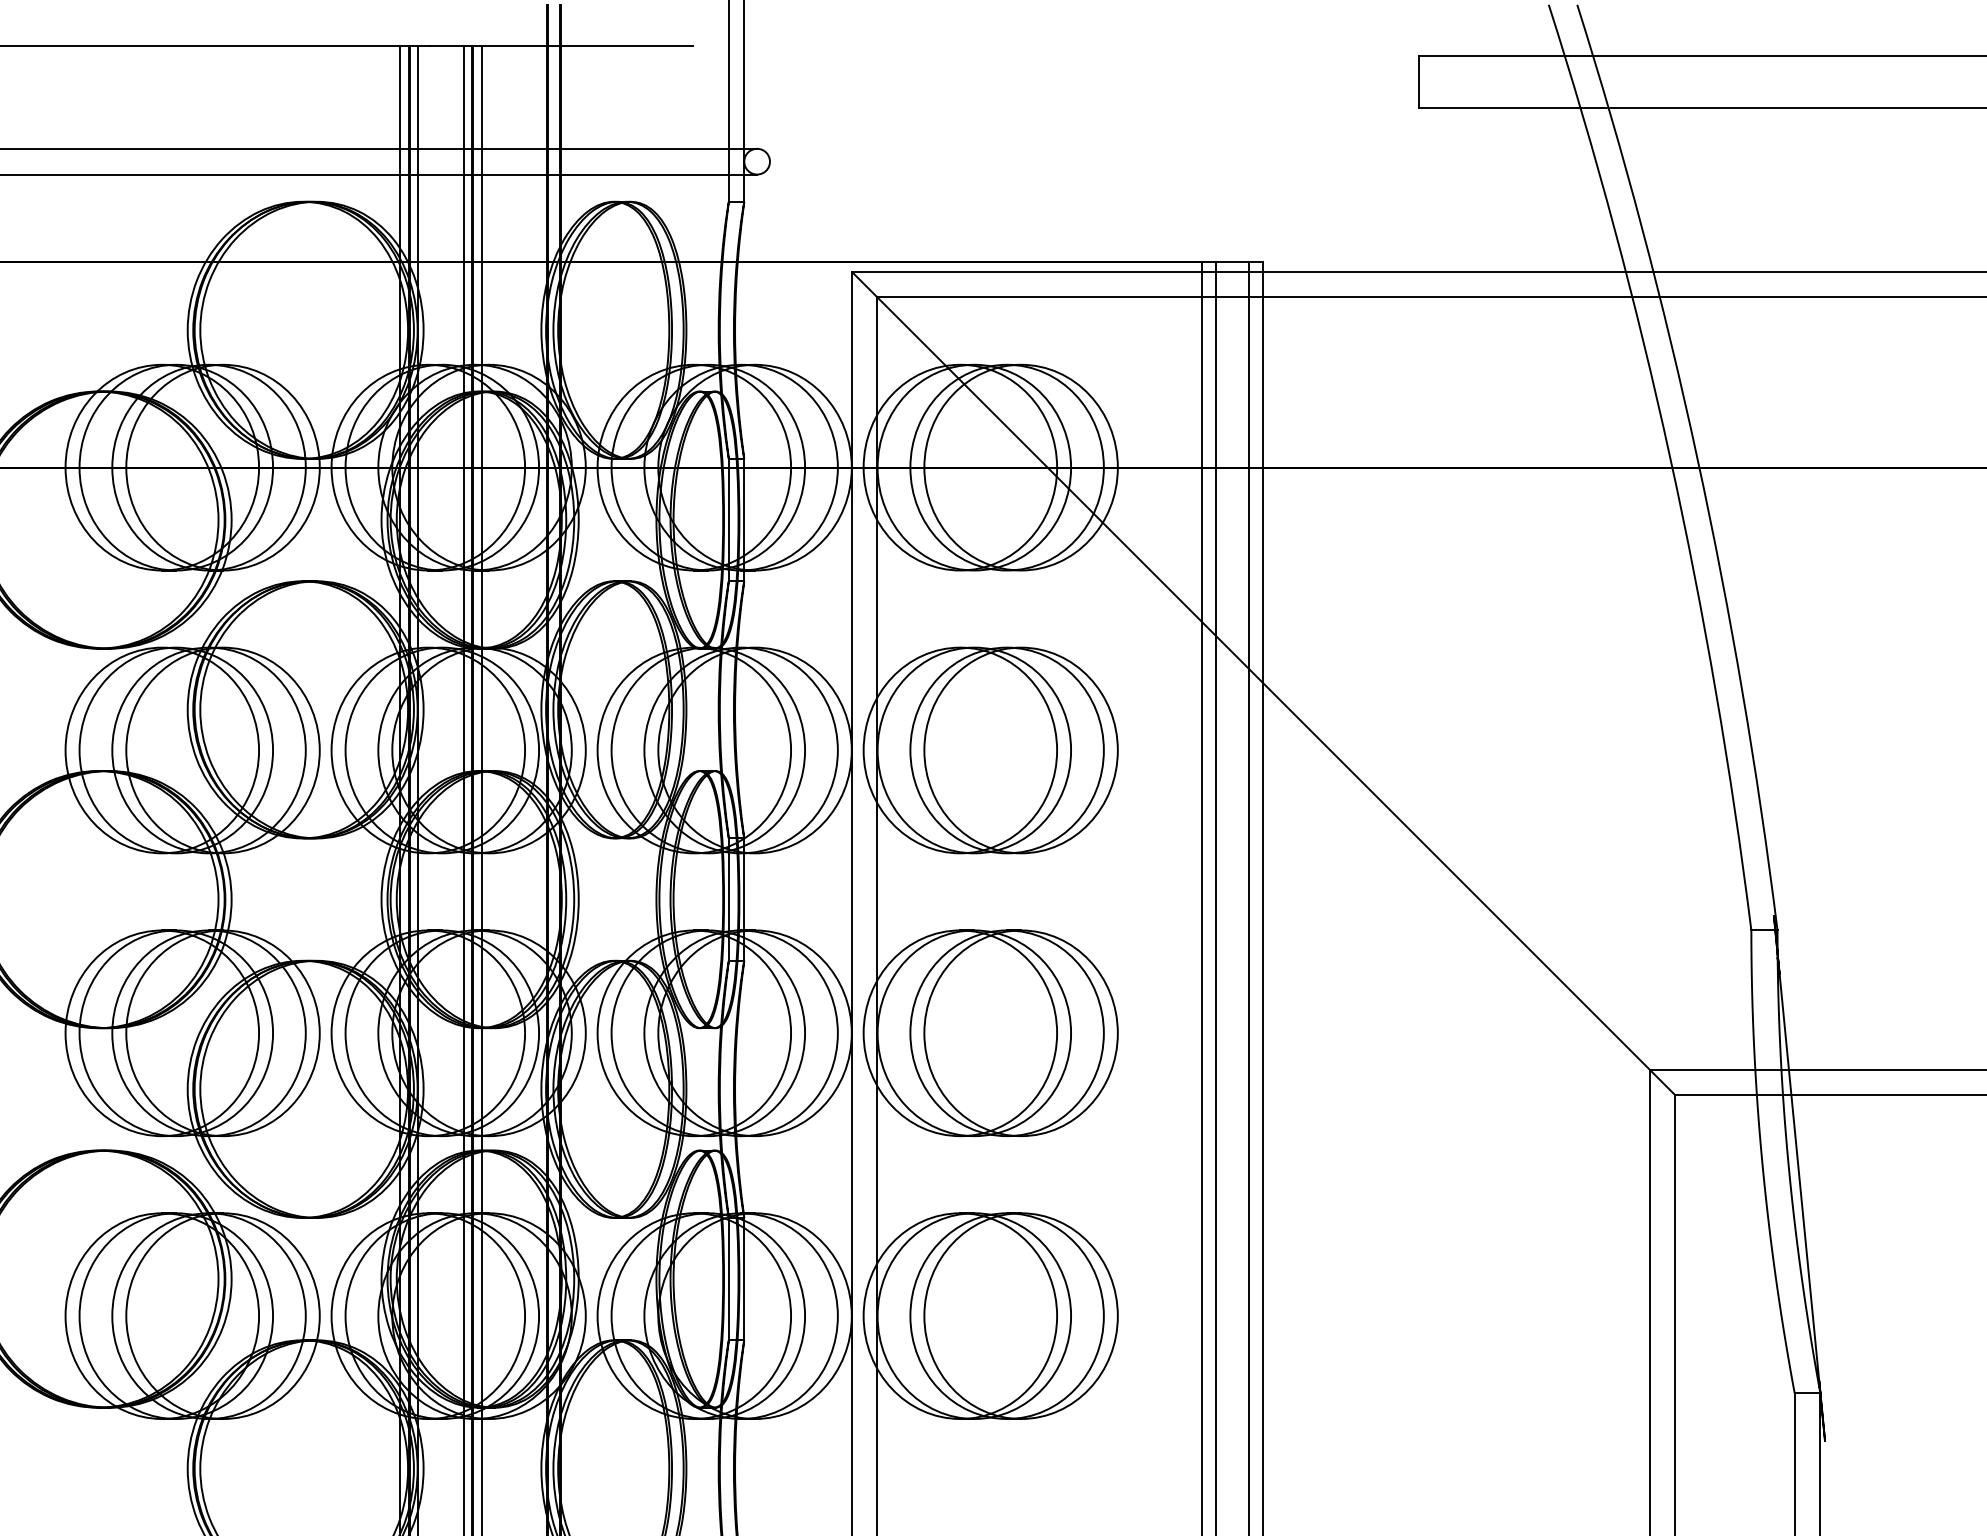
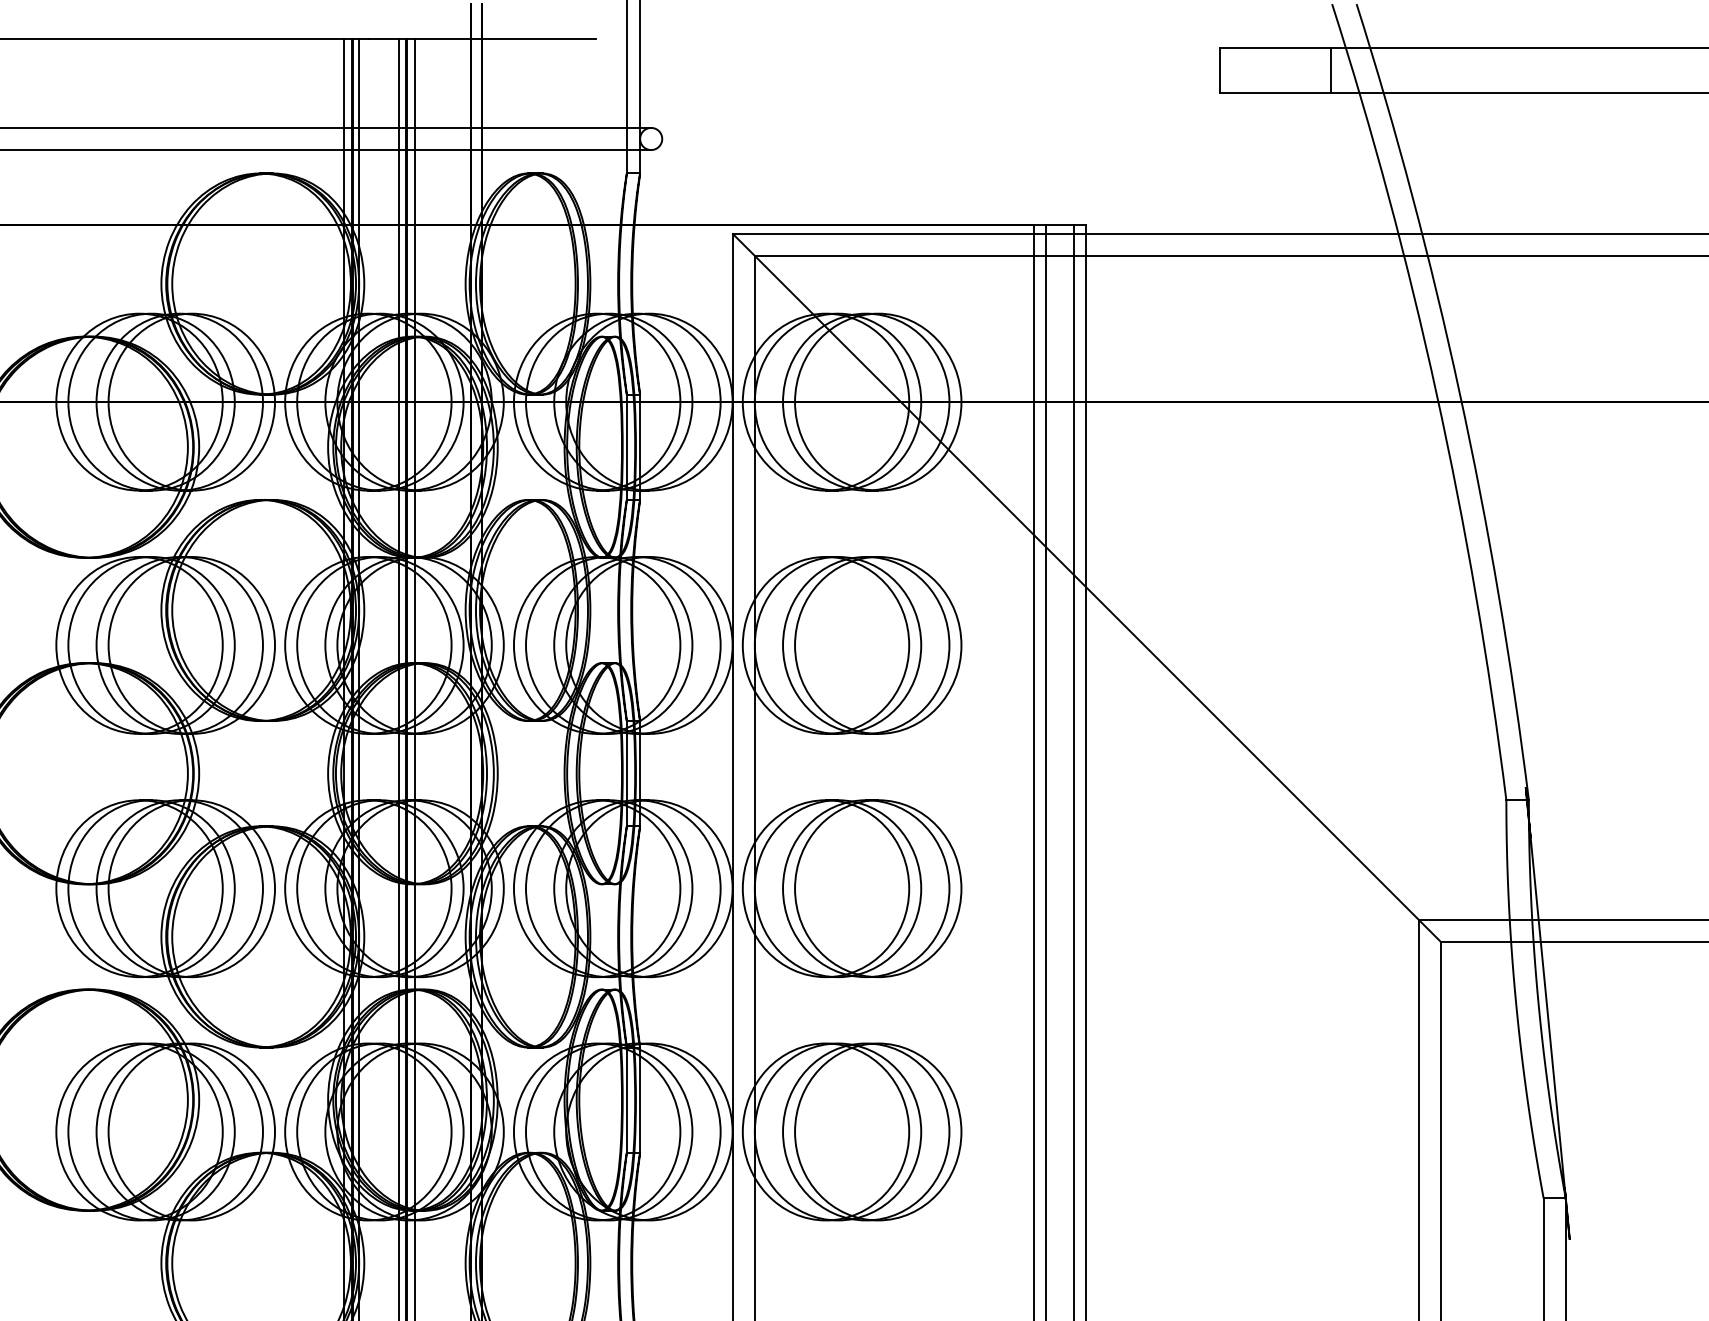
line: (1546, 82) -> (1330, 70), added

